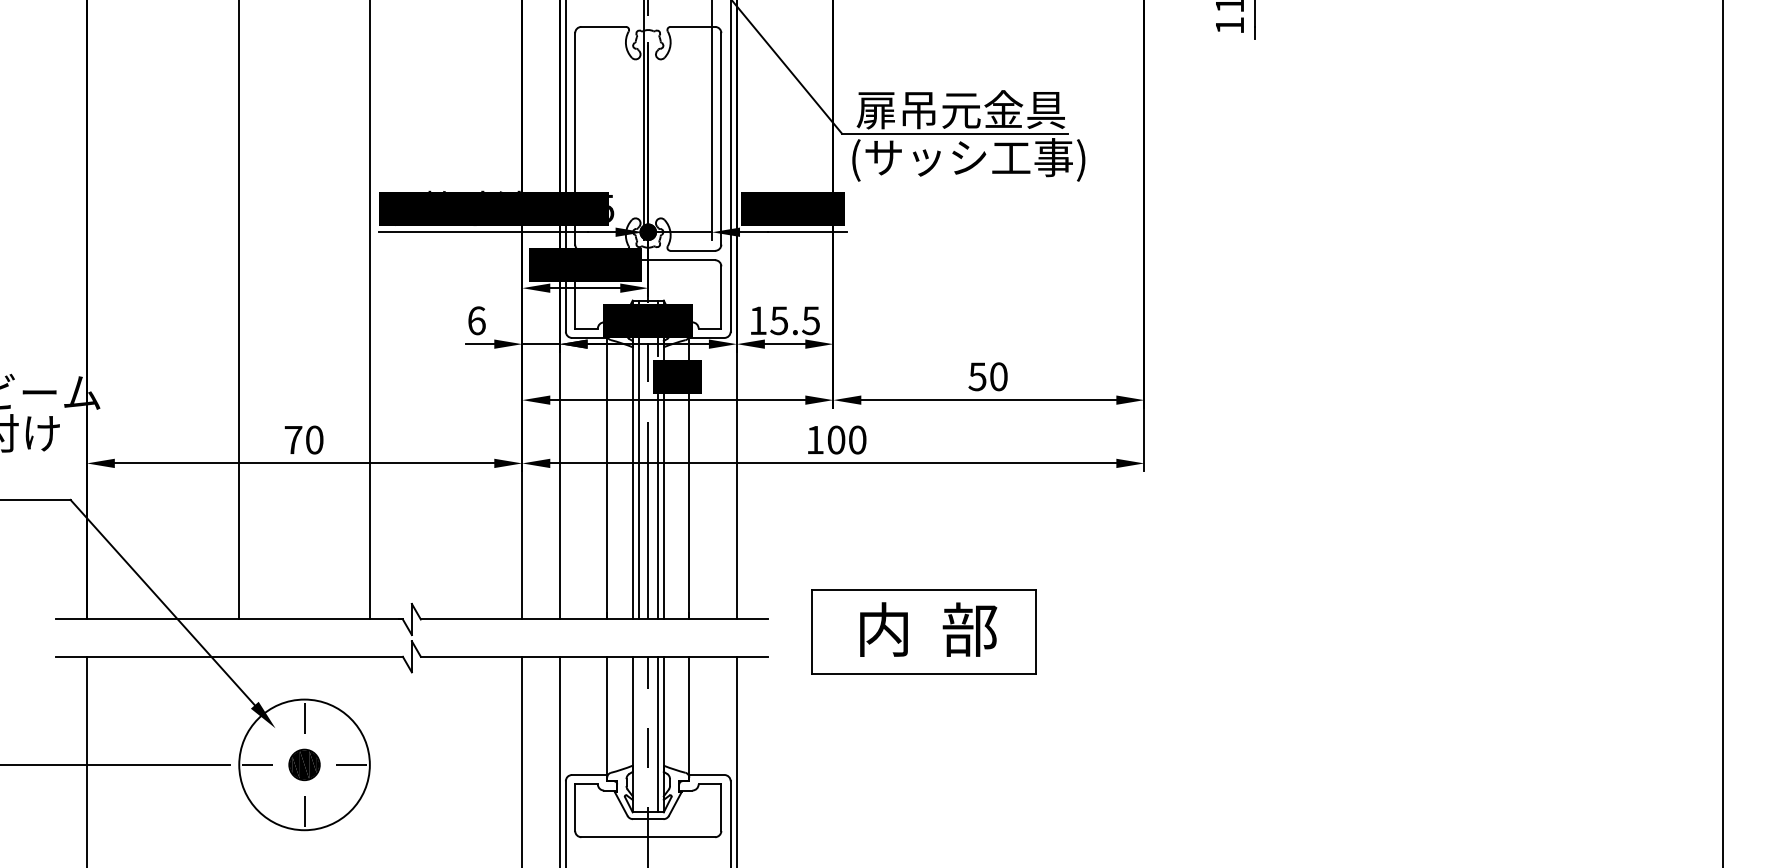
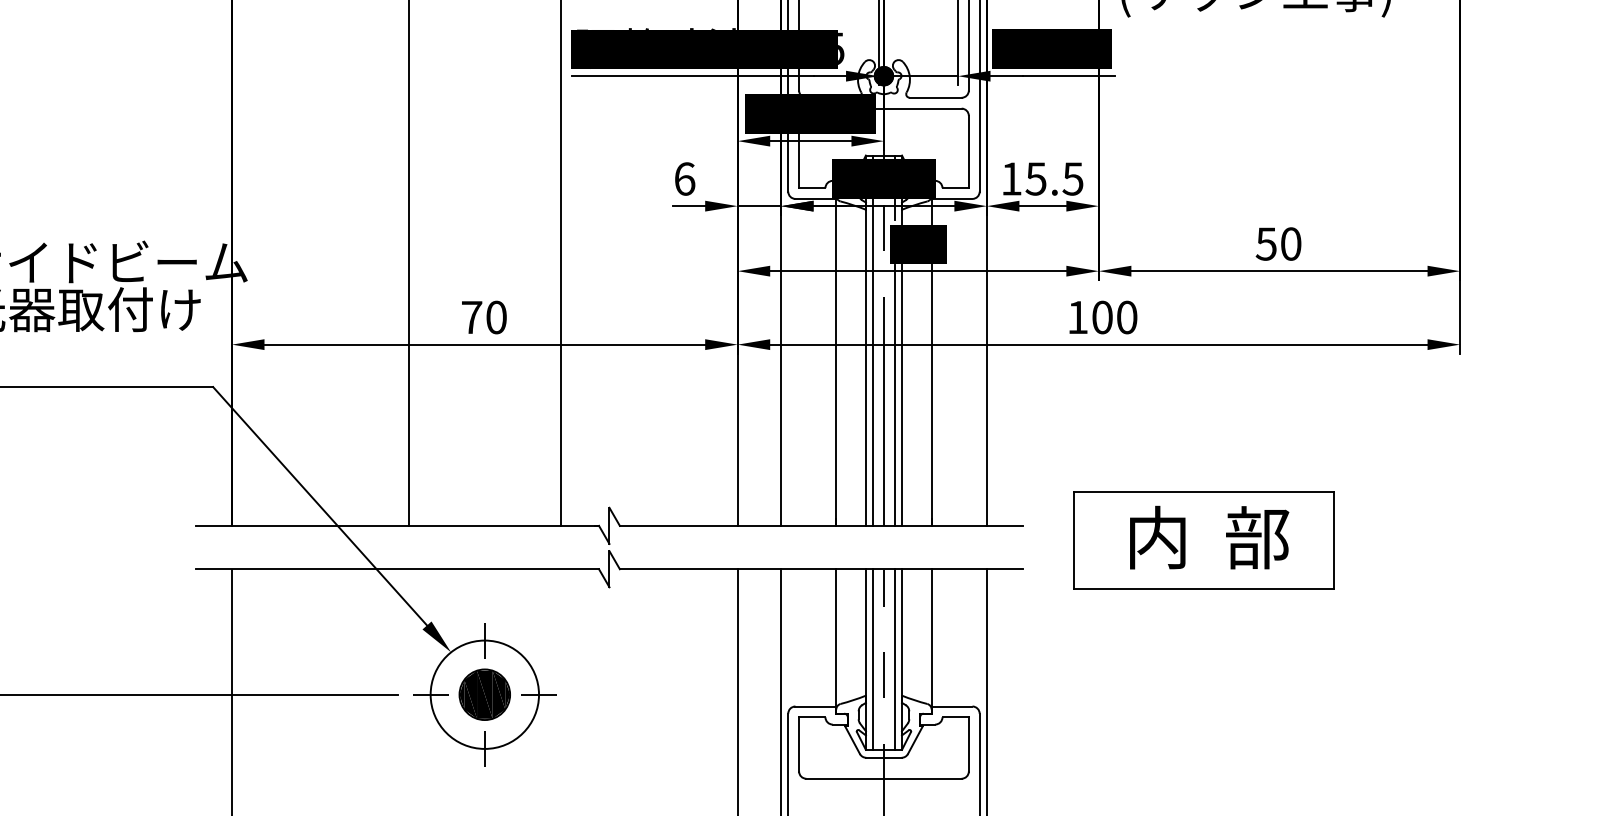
line: (638, 734) -> (872, 659), added
circle: (304, 764) -> (484, 694), size x0.71
part: (304, 764) -> (484, 694), size x1.43

